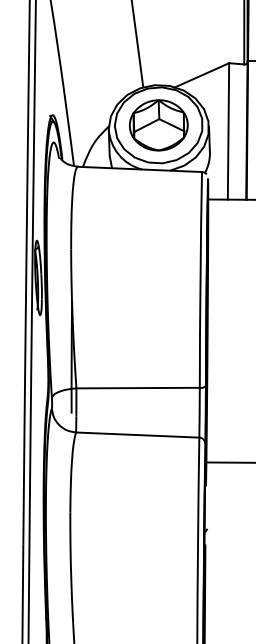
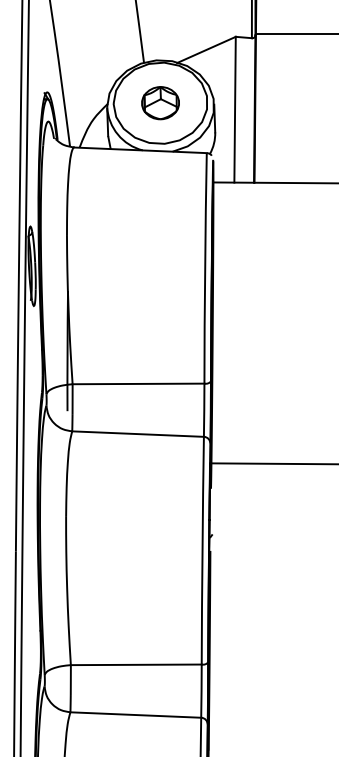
part: (158, 124) -> (160, 102), size x0.6

